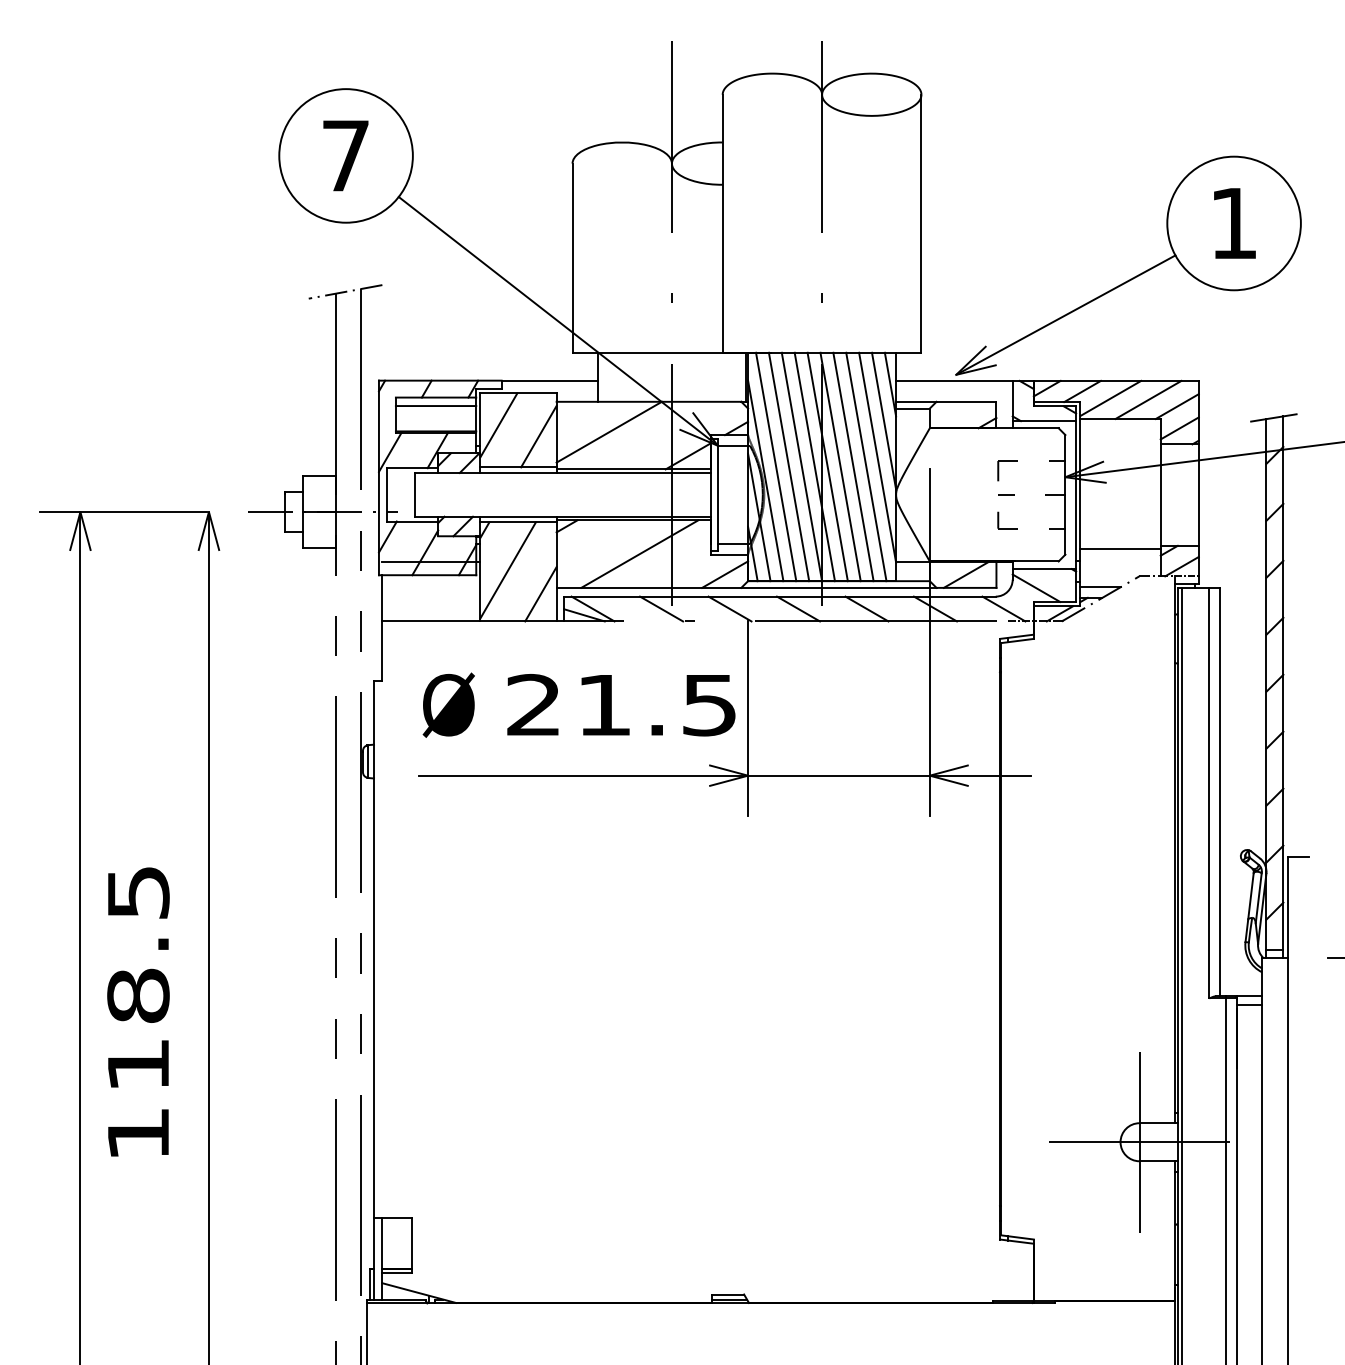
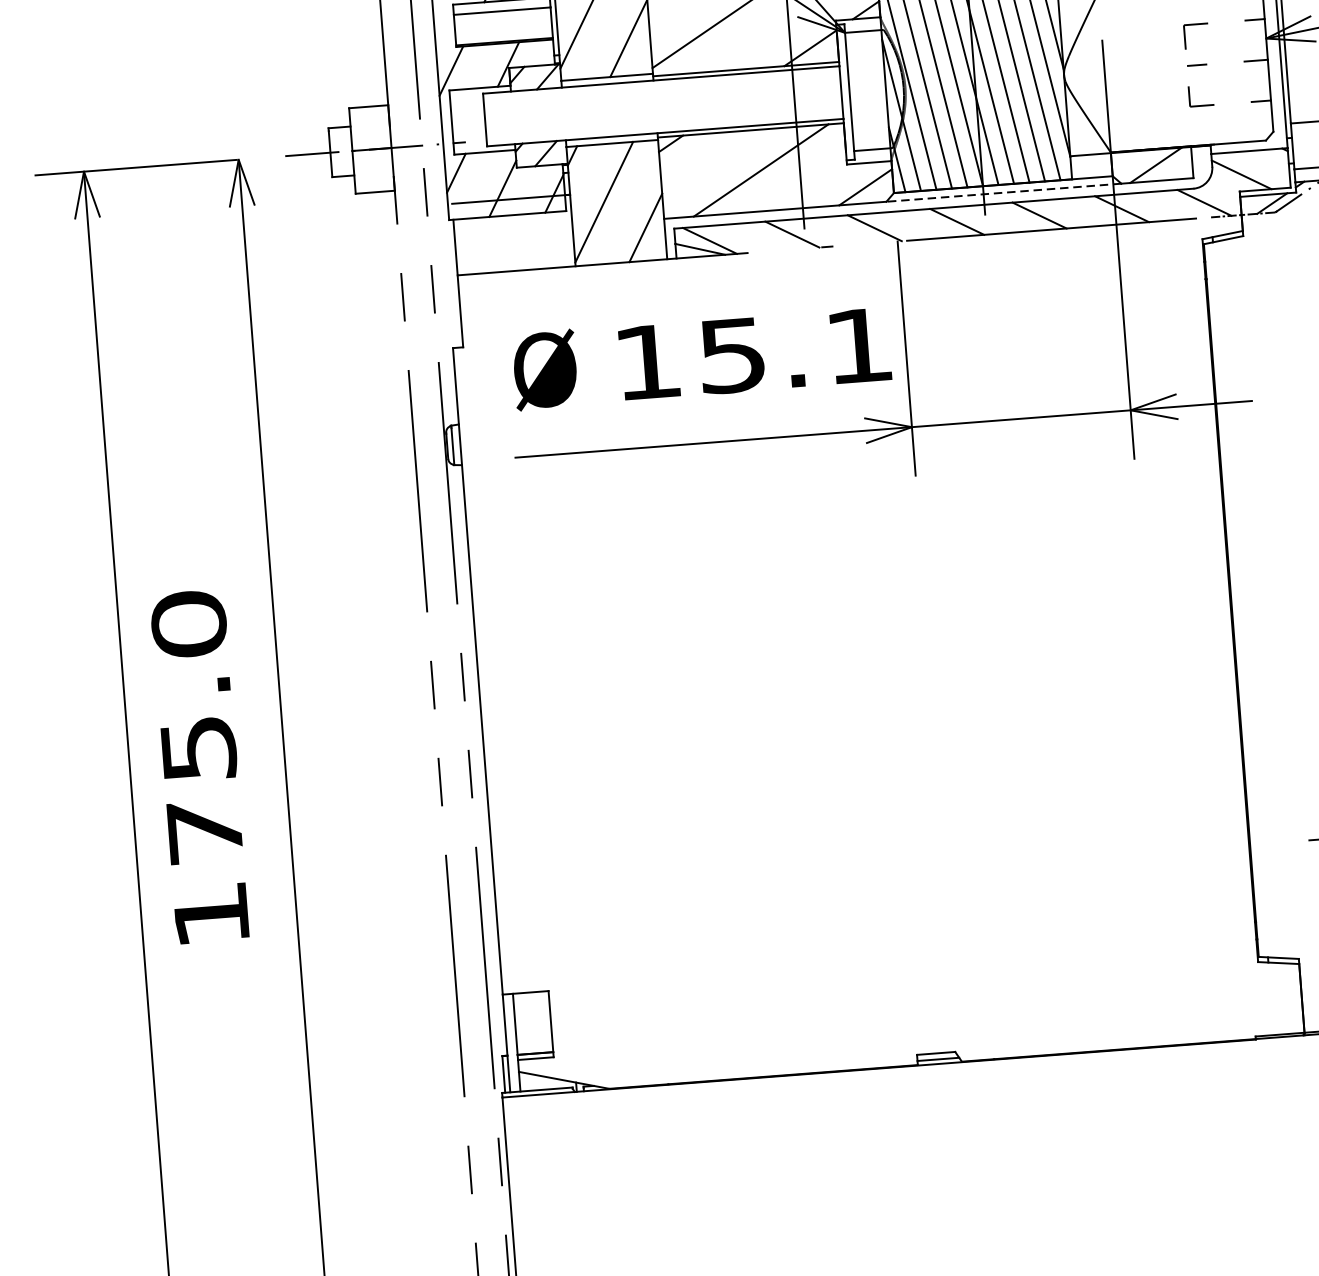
line: (838, 587) -> (1003, 192), solid -> dashed
text: (621, 705) -> (753, 354), 21.5 -> 15.1
text: (138, 977) -> (196, 726), 118.5 -> 175.0

